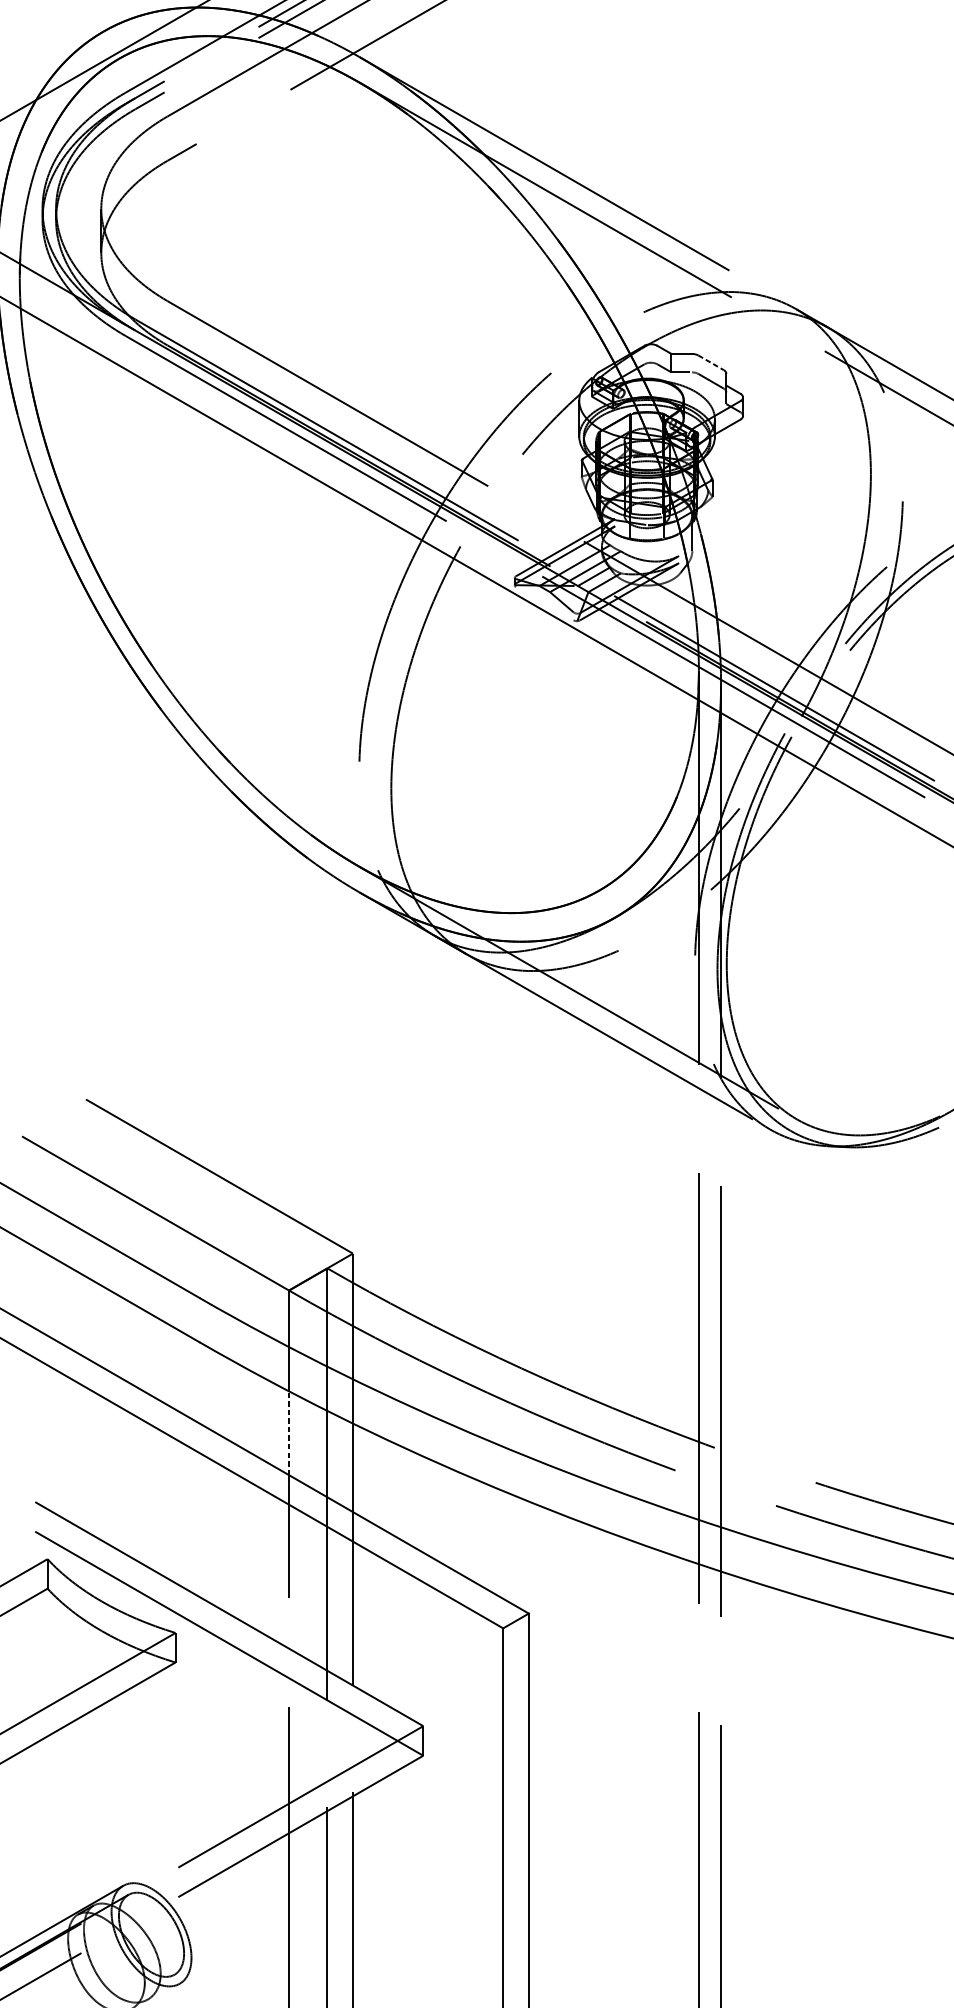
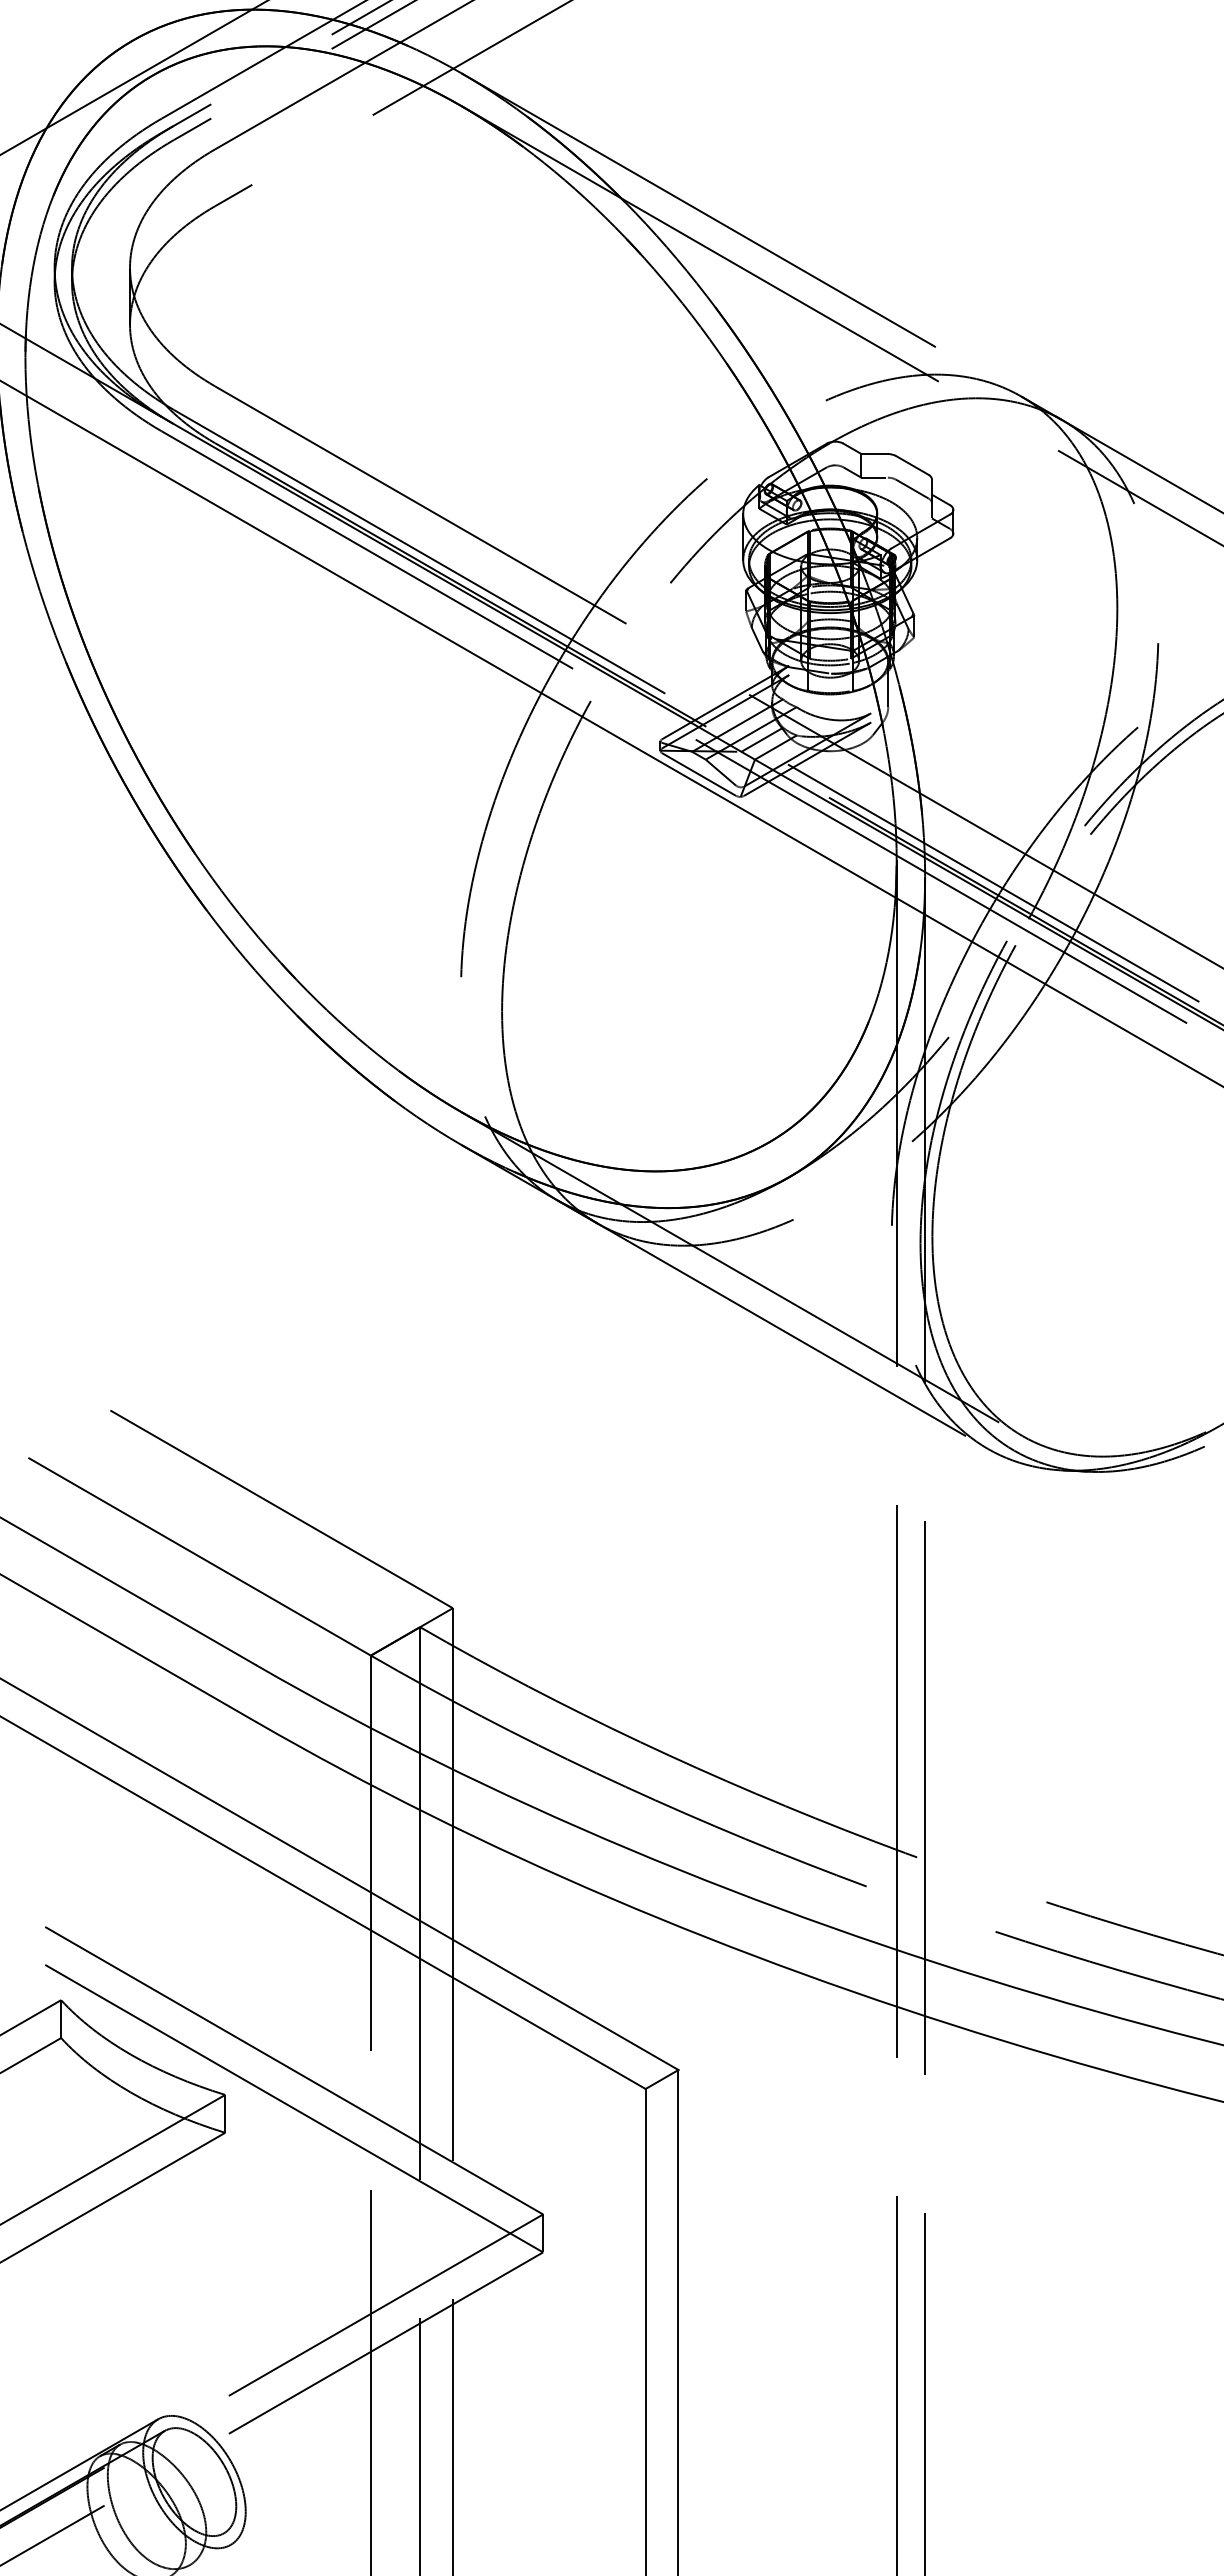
line: (711, 362) -> (912, 465), dashed -> solid
line: (544, 603) -> (698, 774), added
line: (288, 1433) -> (370, 1838), dashed -> solid

